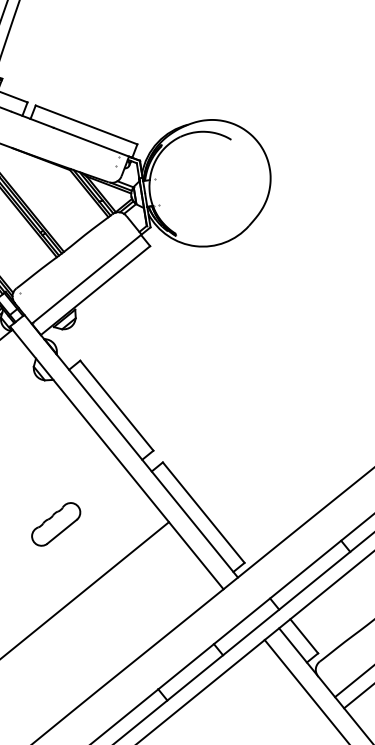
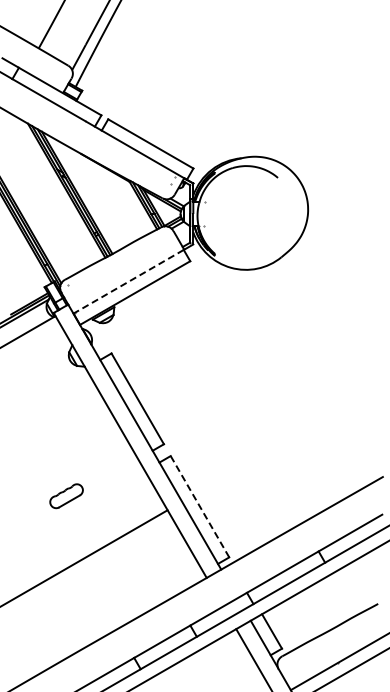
line: (86, 279) -> (128, 281), solid -> dashed
line: (204, 512) -> (200, 506), solid -> dashed
part: (56, 524) -> (66, 496), size x0.7

